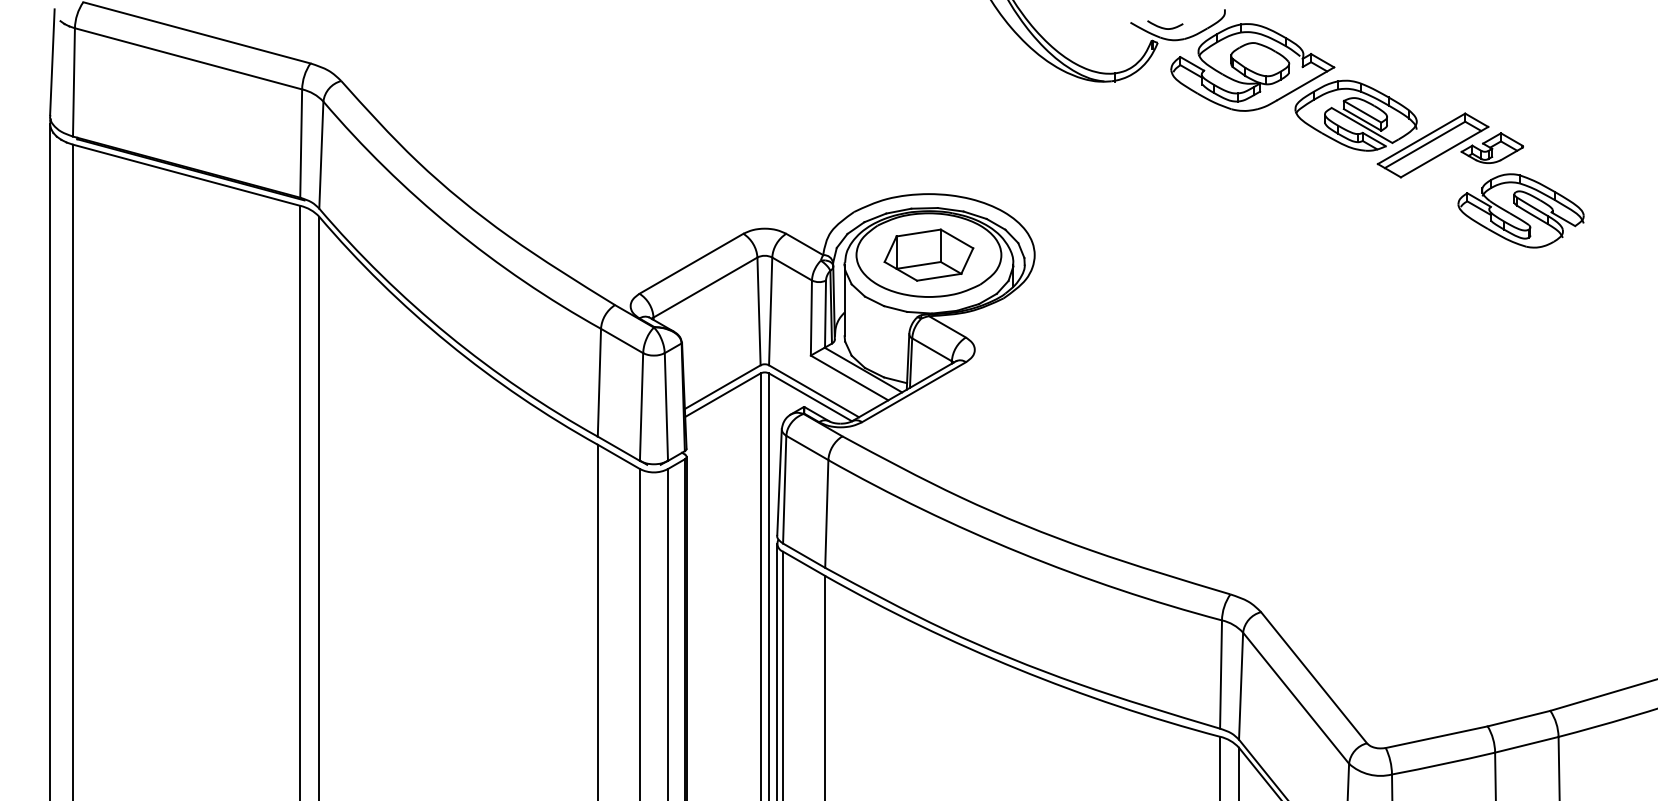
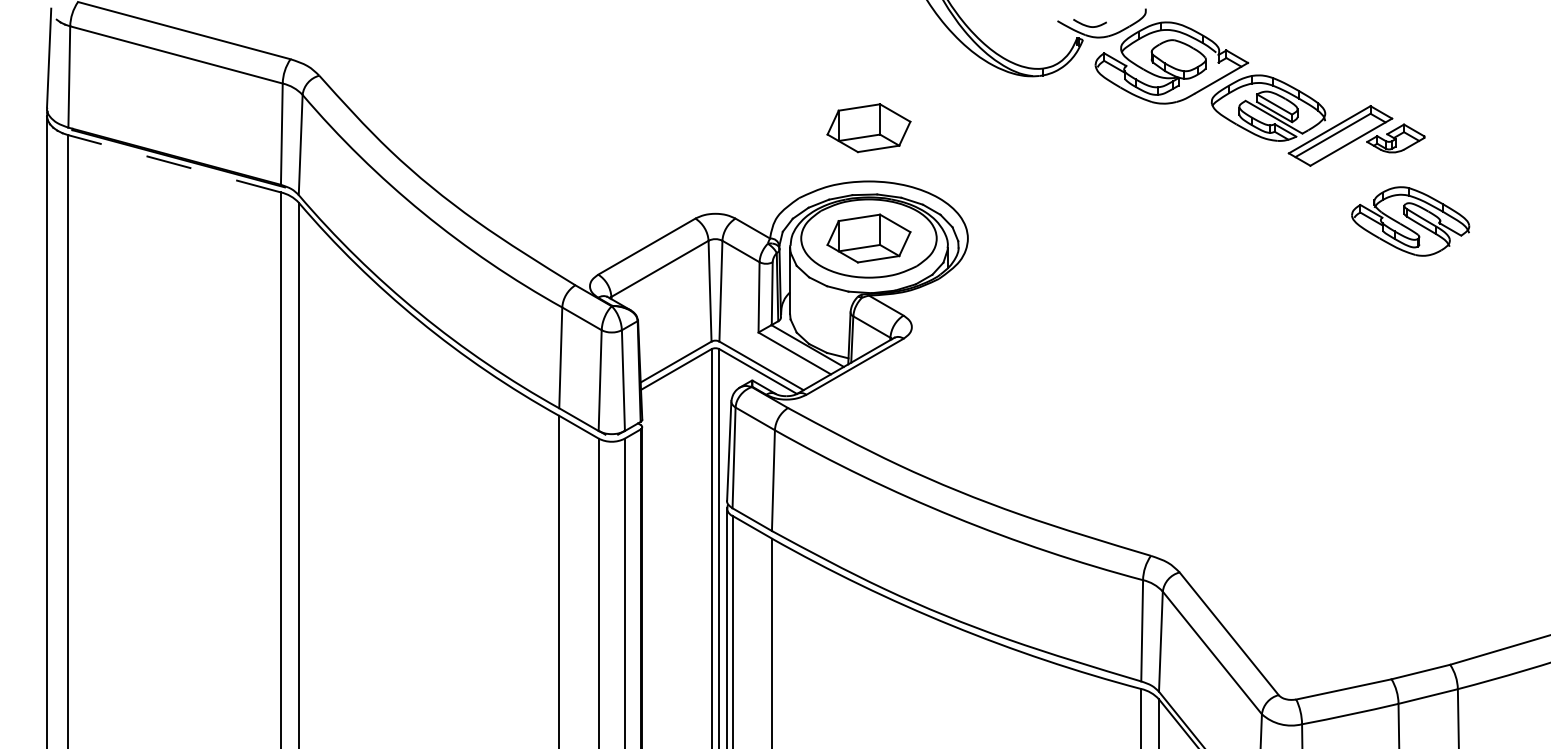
part: (928, 136) -> (868, 127), added
line: (186, 175) -> (174, 164), solid -> dashed
part: (1520, 210) -> (1410, 221), moved

